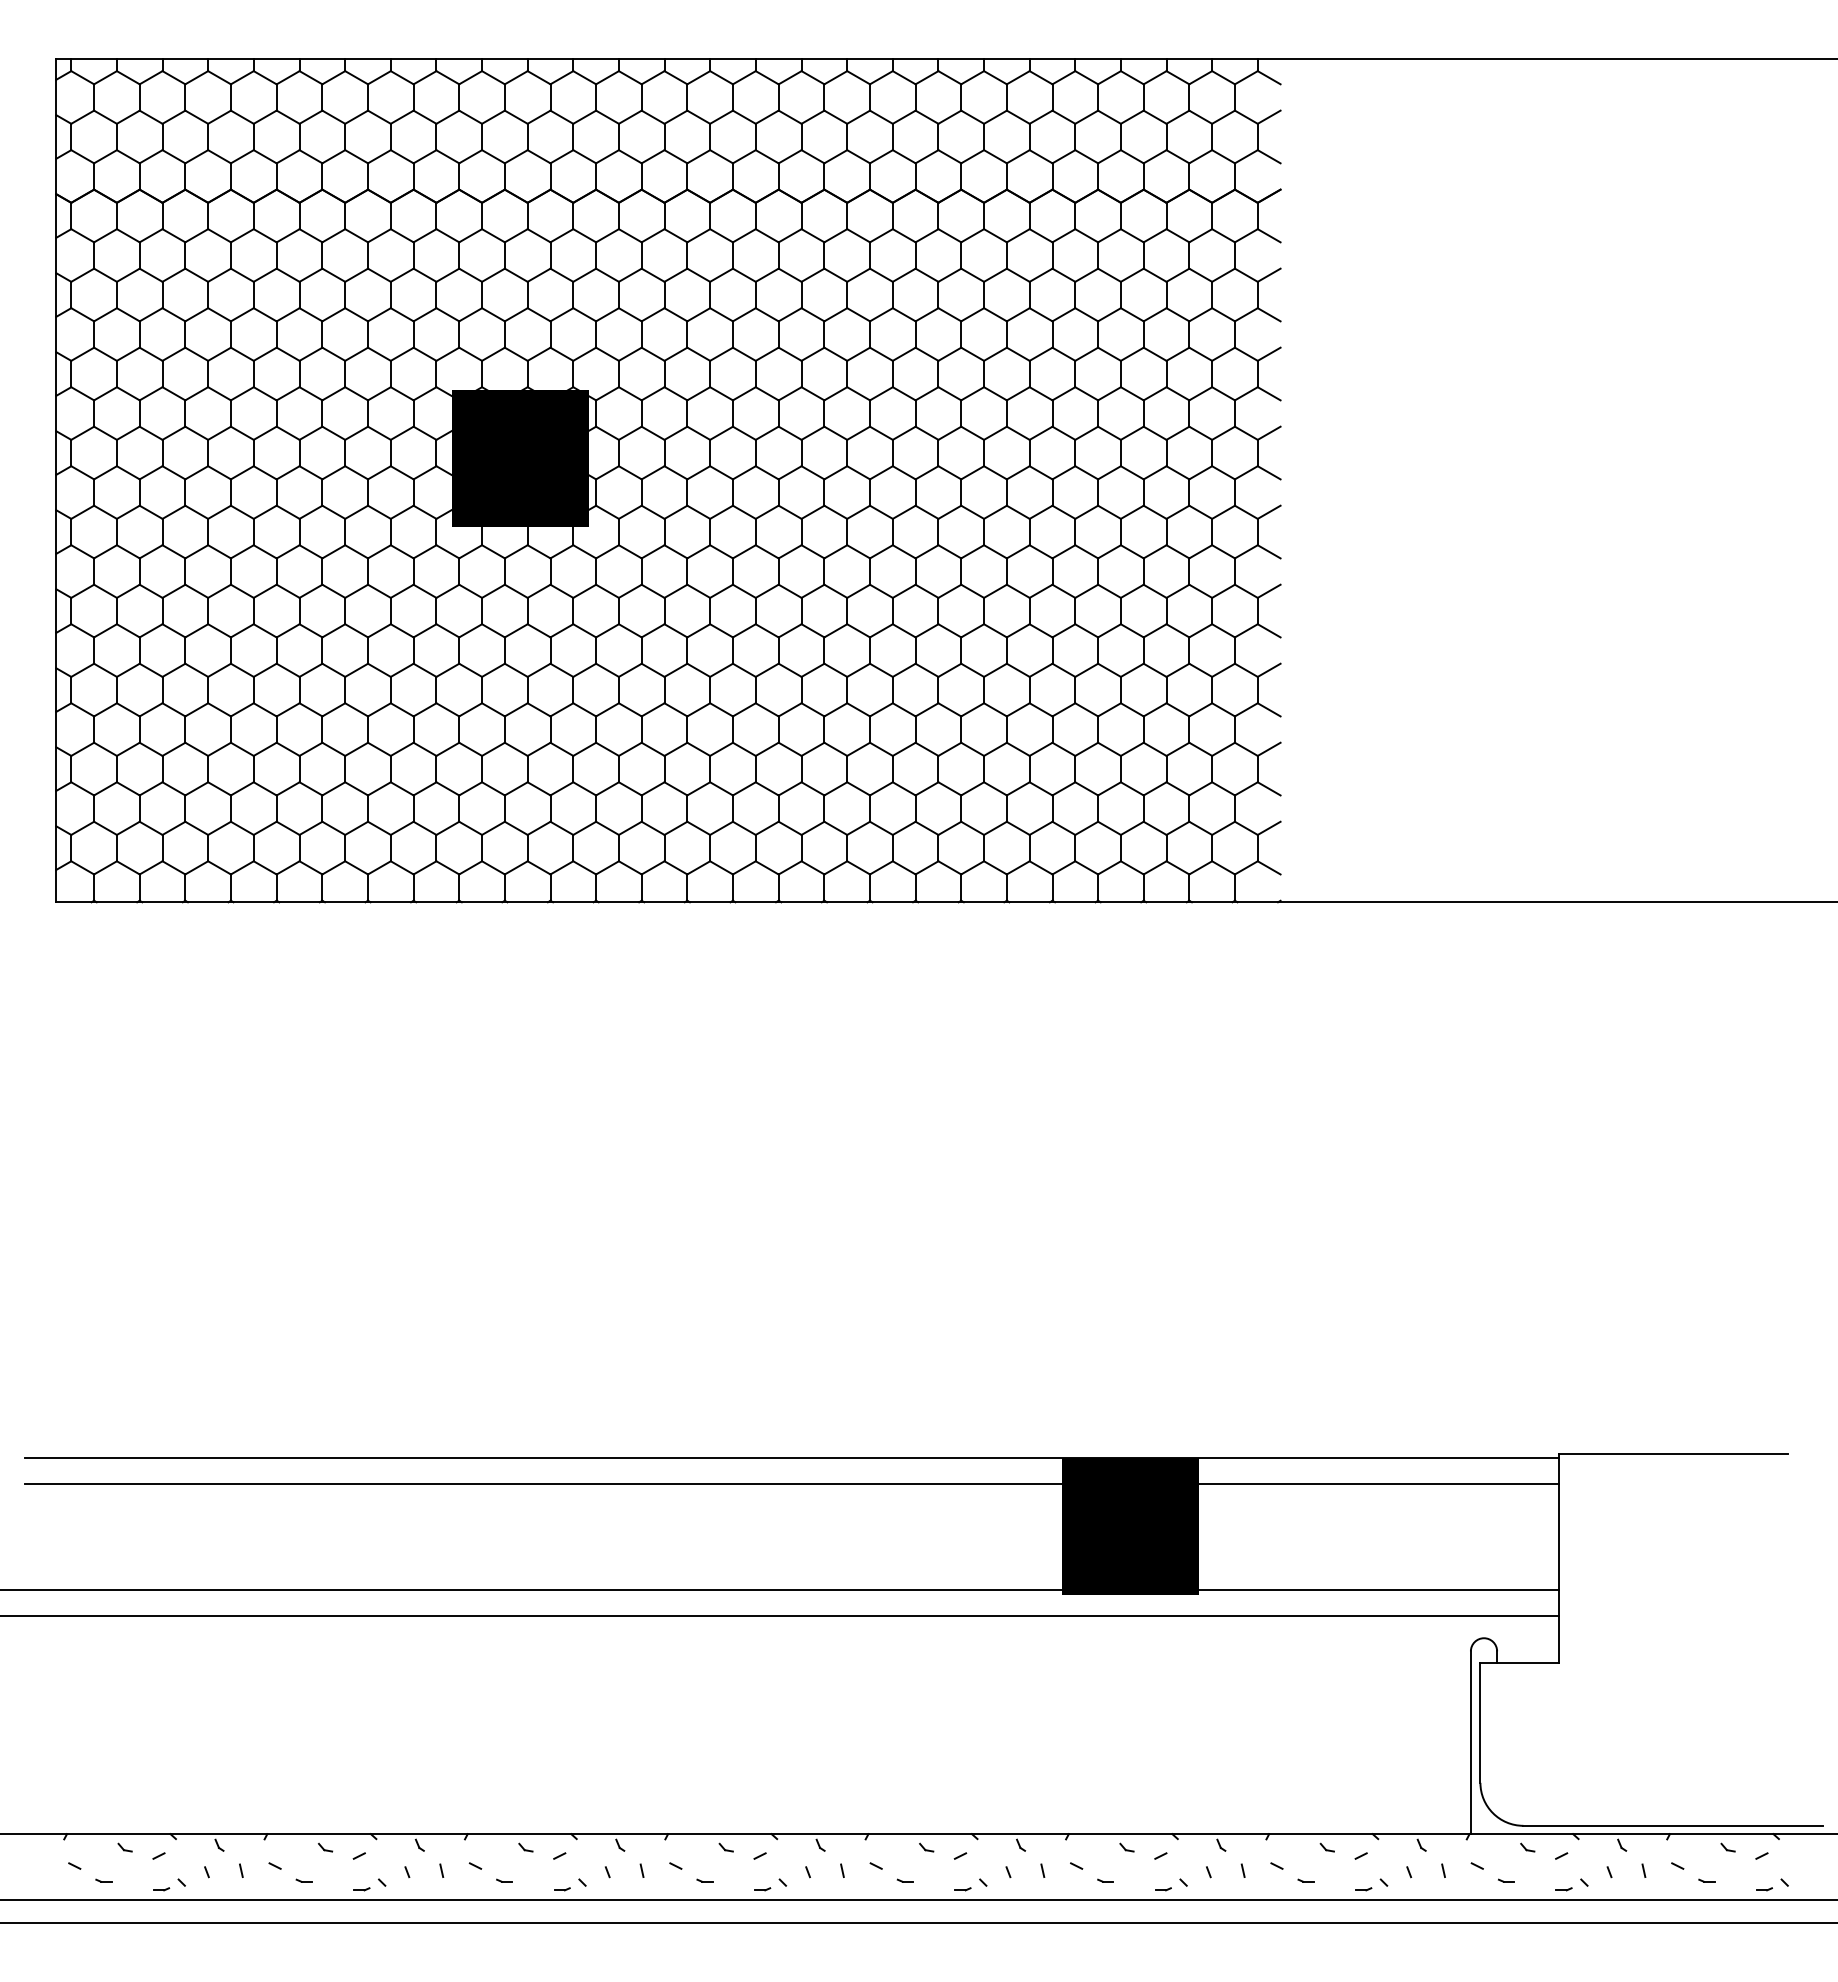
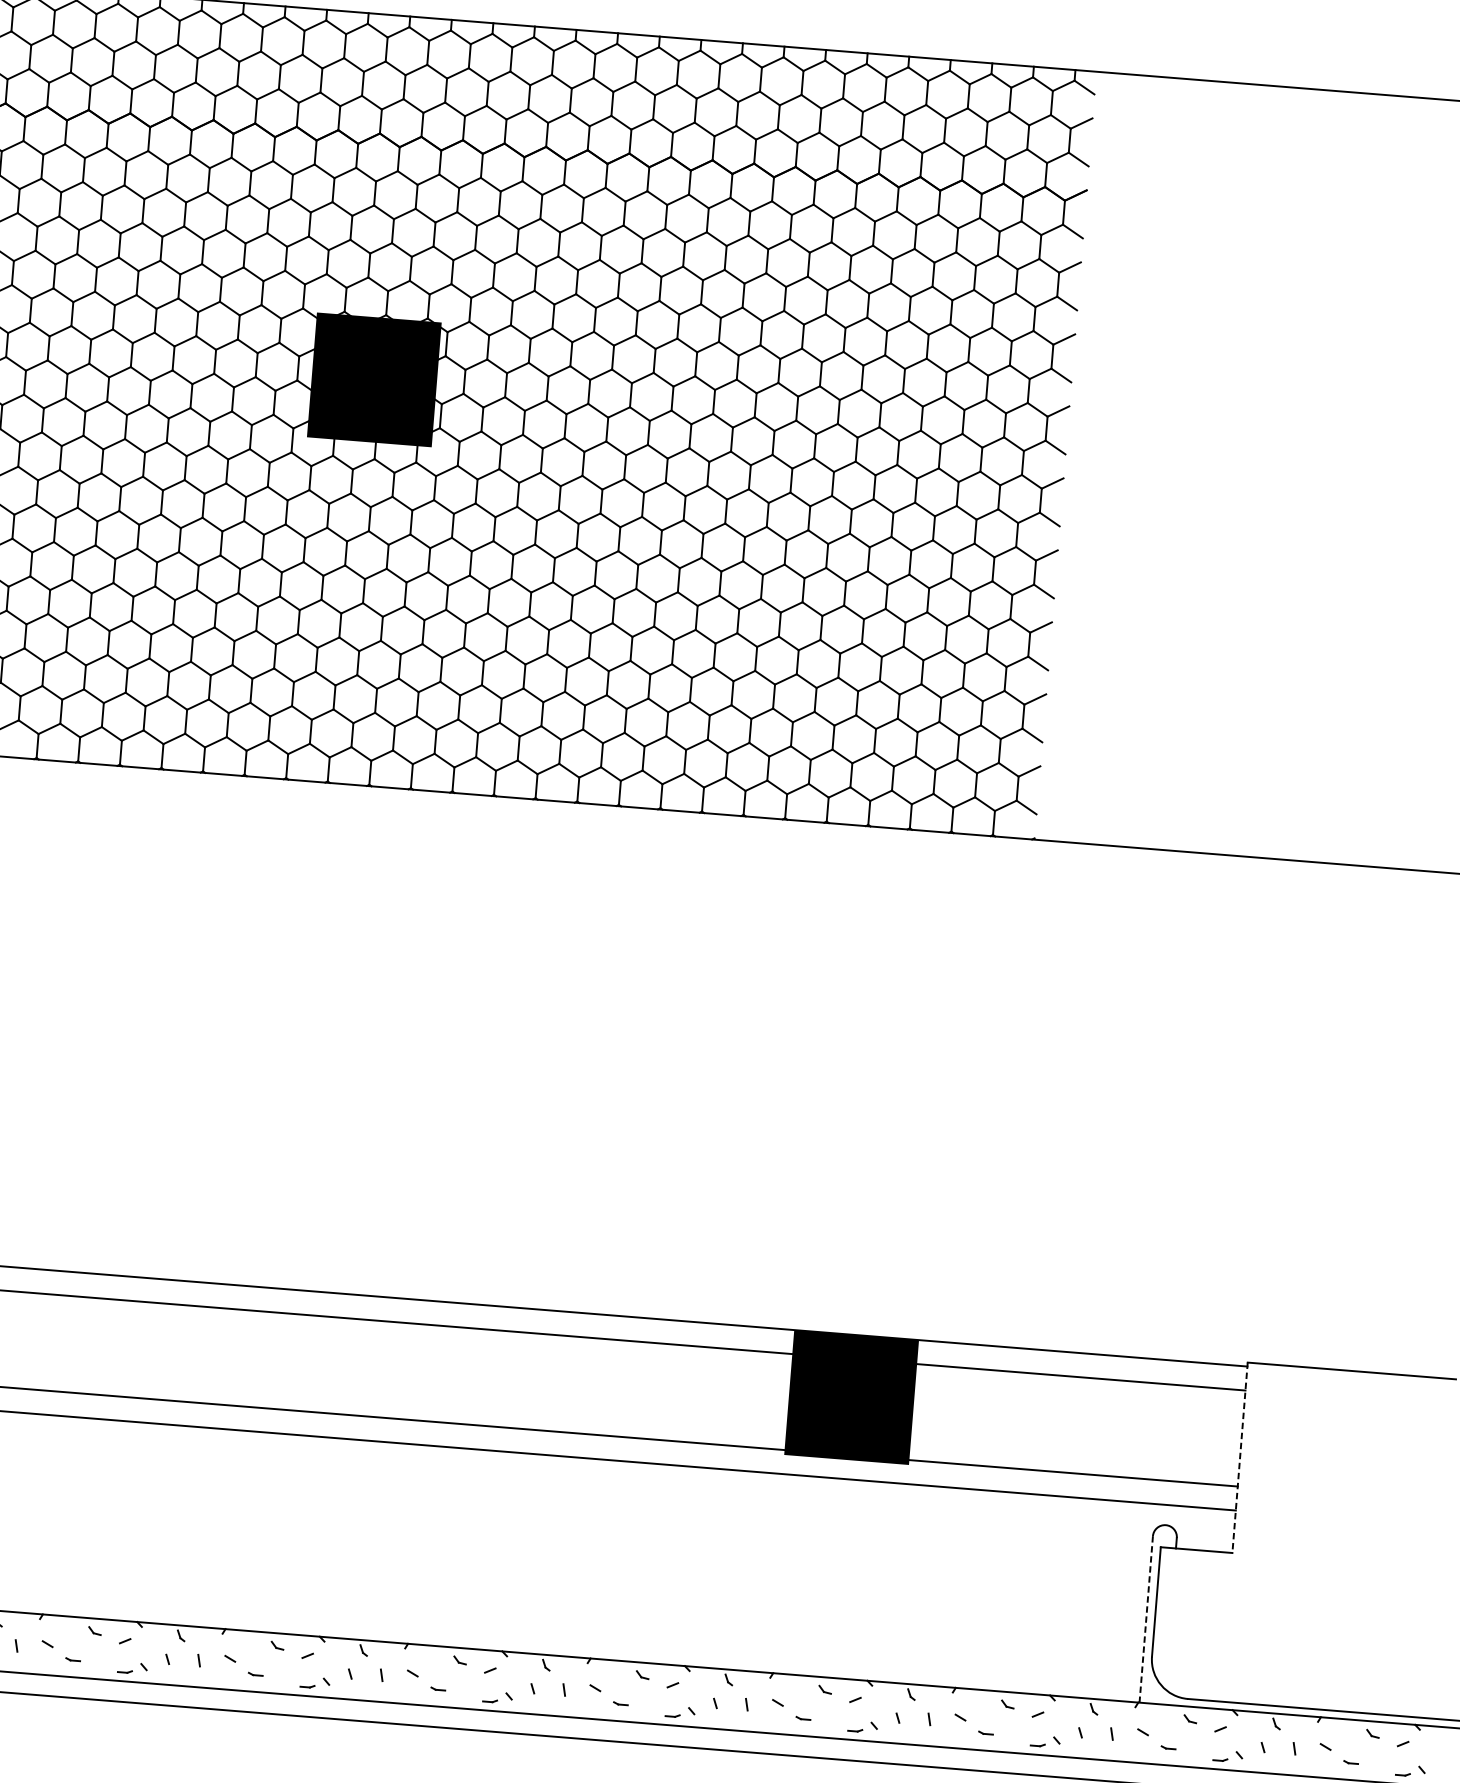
line: (1559, 1558) -> (1240, 1458), solid -> dashed
line: (1470, 1743) -> (1145, 1620), solid -> dashed

